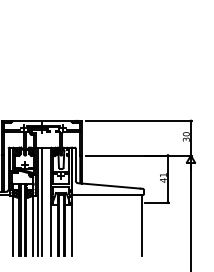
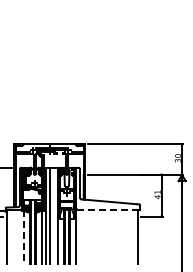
line: (106, 194) -> (107, 209), solid -> dashed
line: (12, 226) -> (23, 237), solid -> dashed

